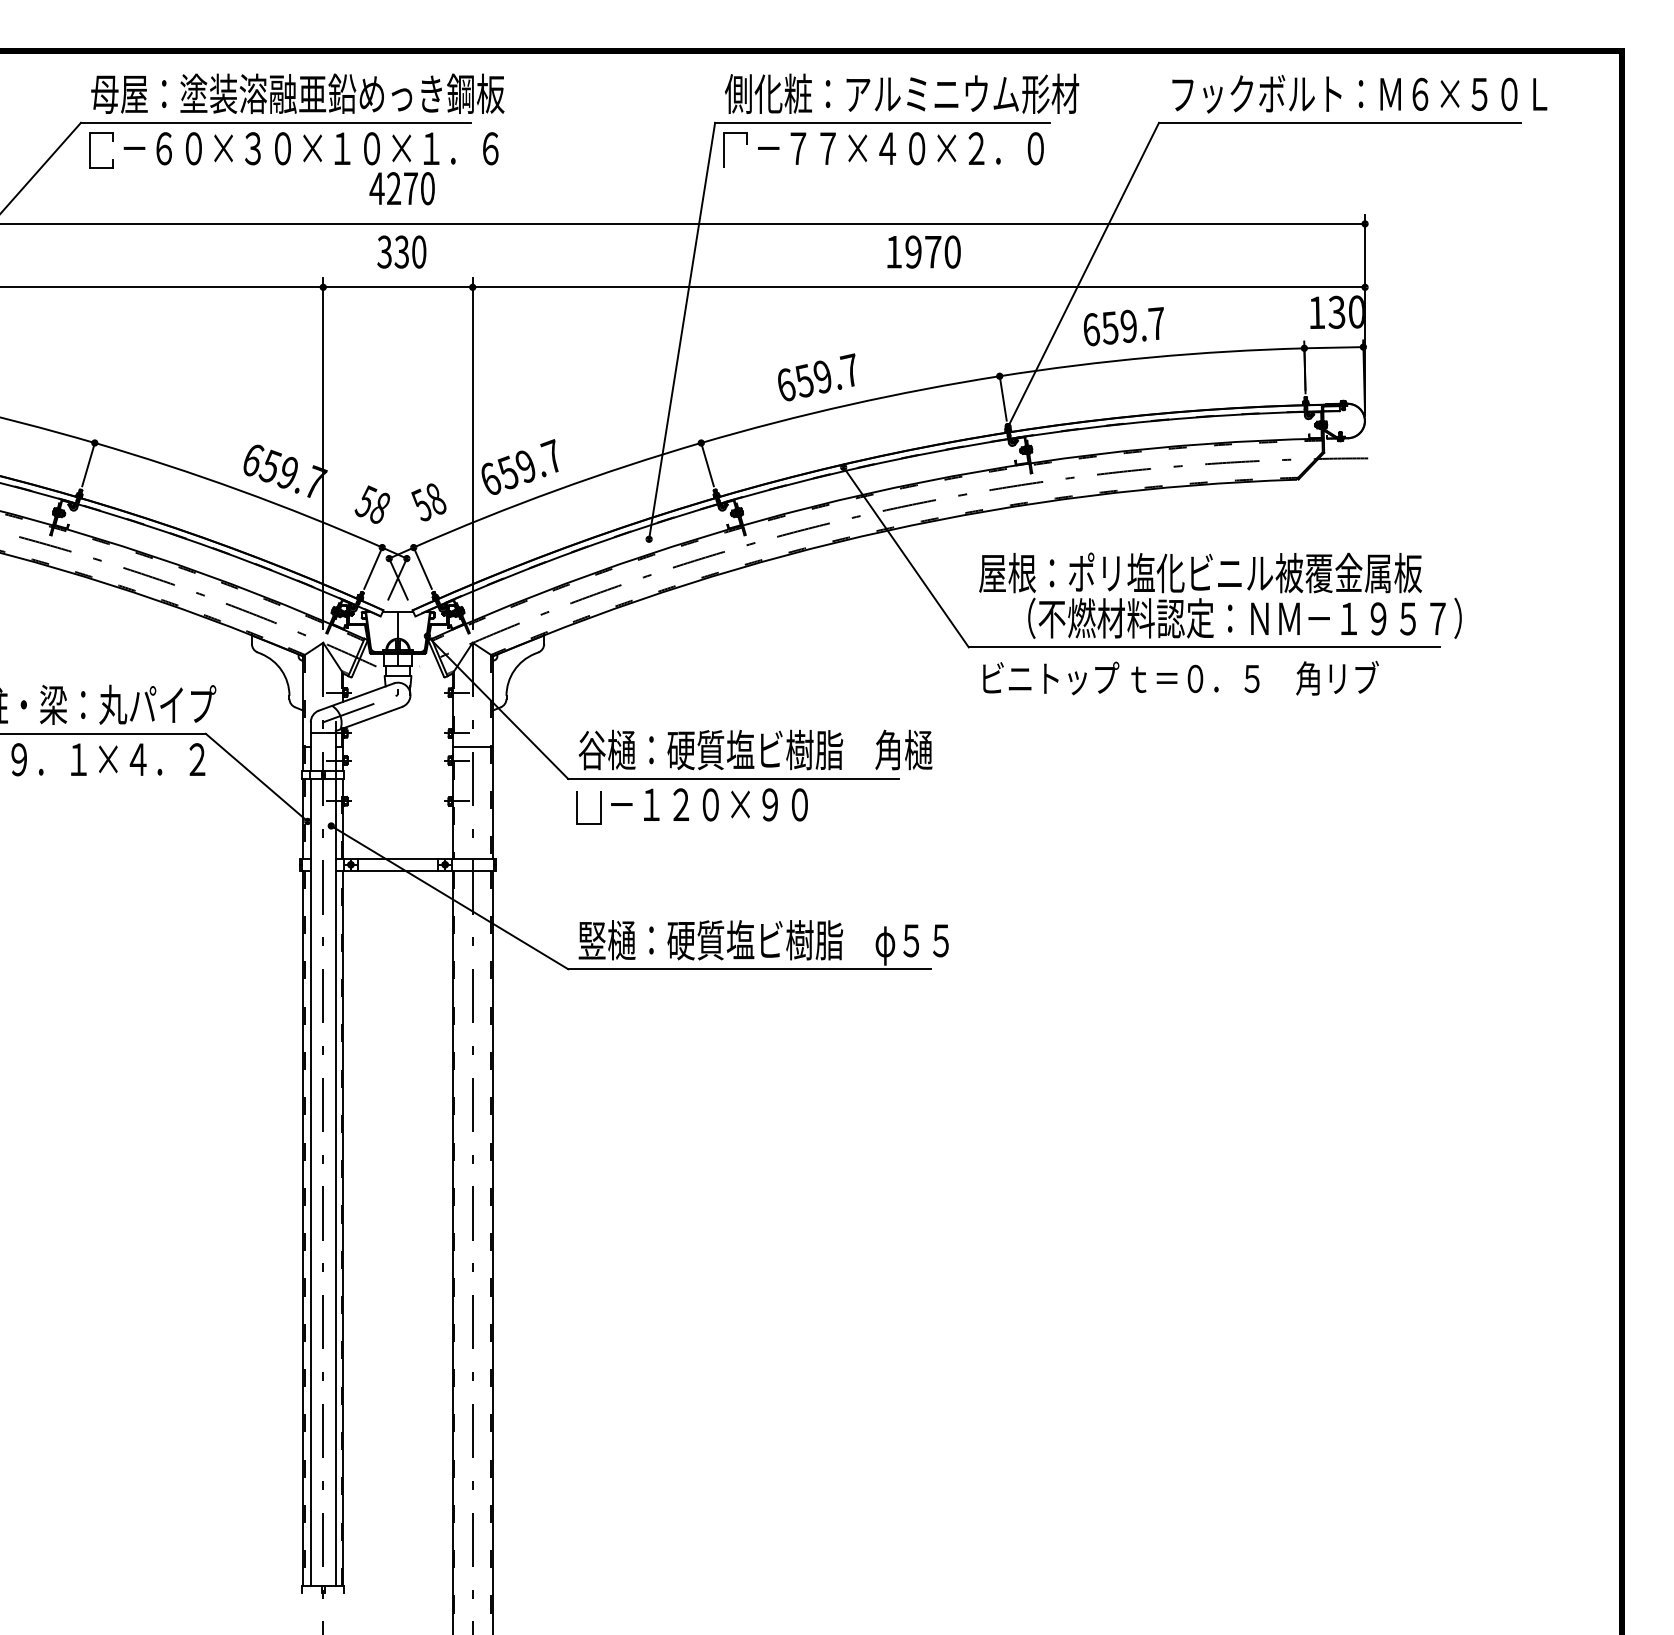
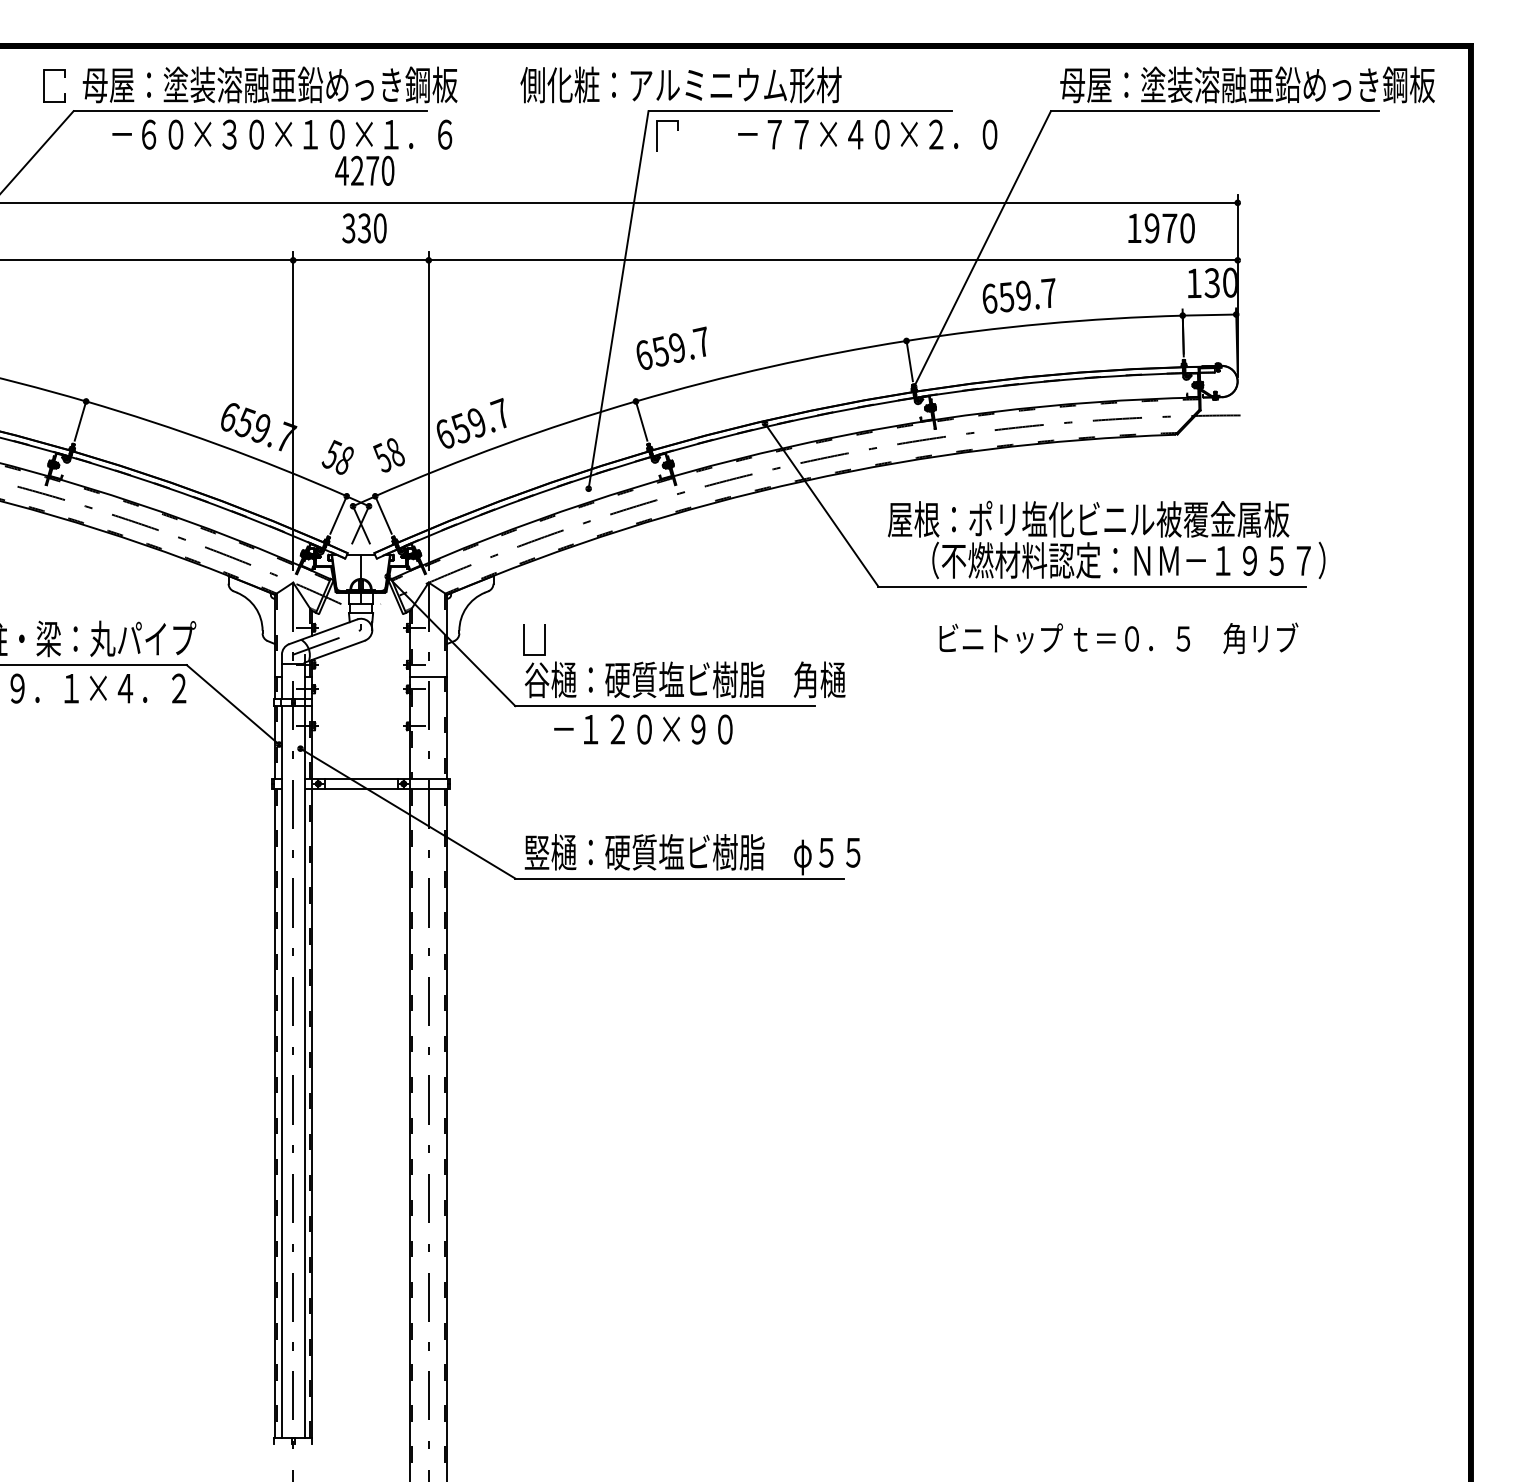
text: (902, 93) -> (681, 84), moved
text: (1375, 93) -> (1247, 84), フックボルト：Ｍ６×５０Ｌ -> 母屋：塗装溶融亜鉛めっき鋼板
text: (900, 148) -> (867, 134), moved
part: (90, 150) -> (44, 85), moved
text: (923, 251) -> (1161, 227), moved
text: (816, 377) -> (671, 348), moved
text: (1180, 677) -> (1118, 637), moved
line: (577, 807) -> (523, 639), moved

